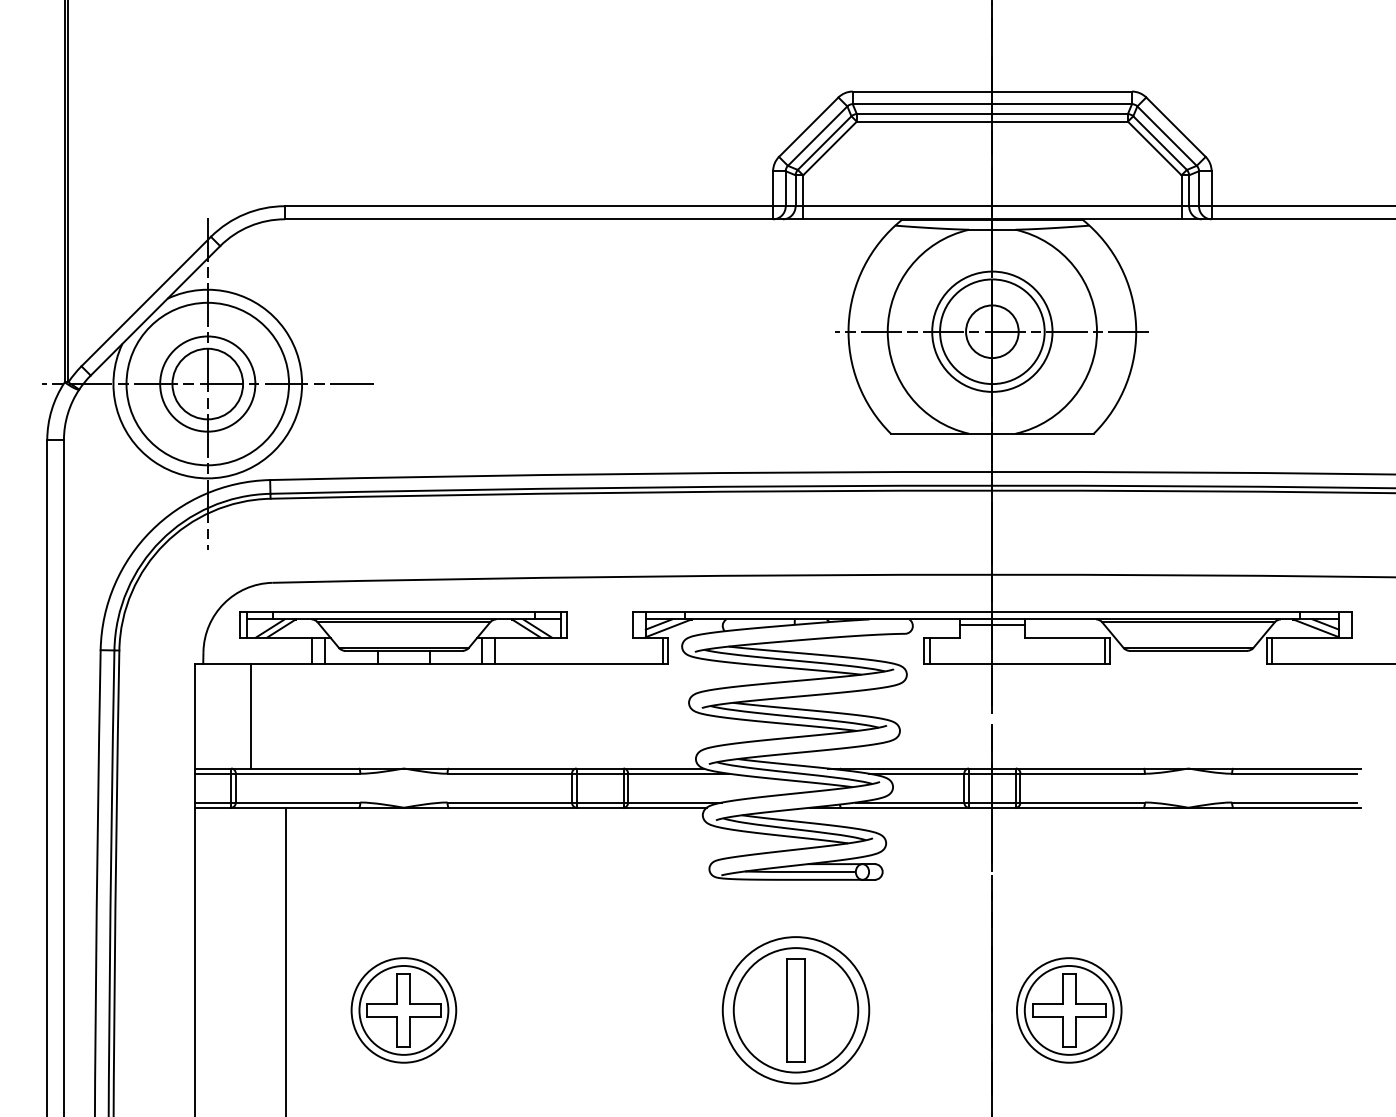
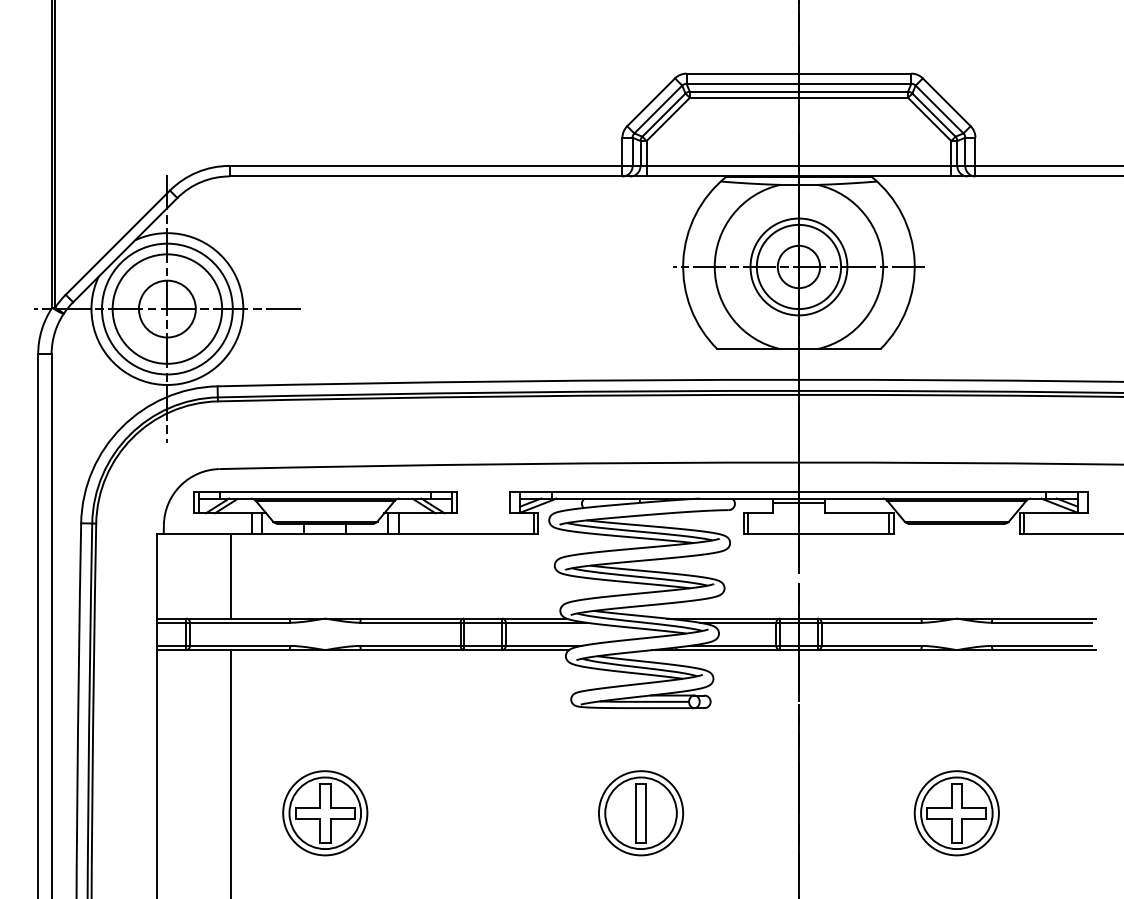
circle: (207, 383) -> (167, 308), size x1.43
line: (251, 716) -> (230, 576), moved
part: (796, 1010) -> (641, 813), size x0.71
part: (1068, 1010) -> (956, 813), moved

